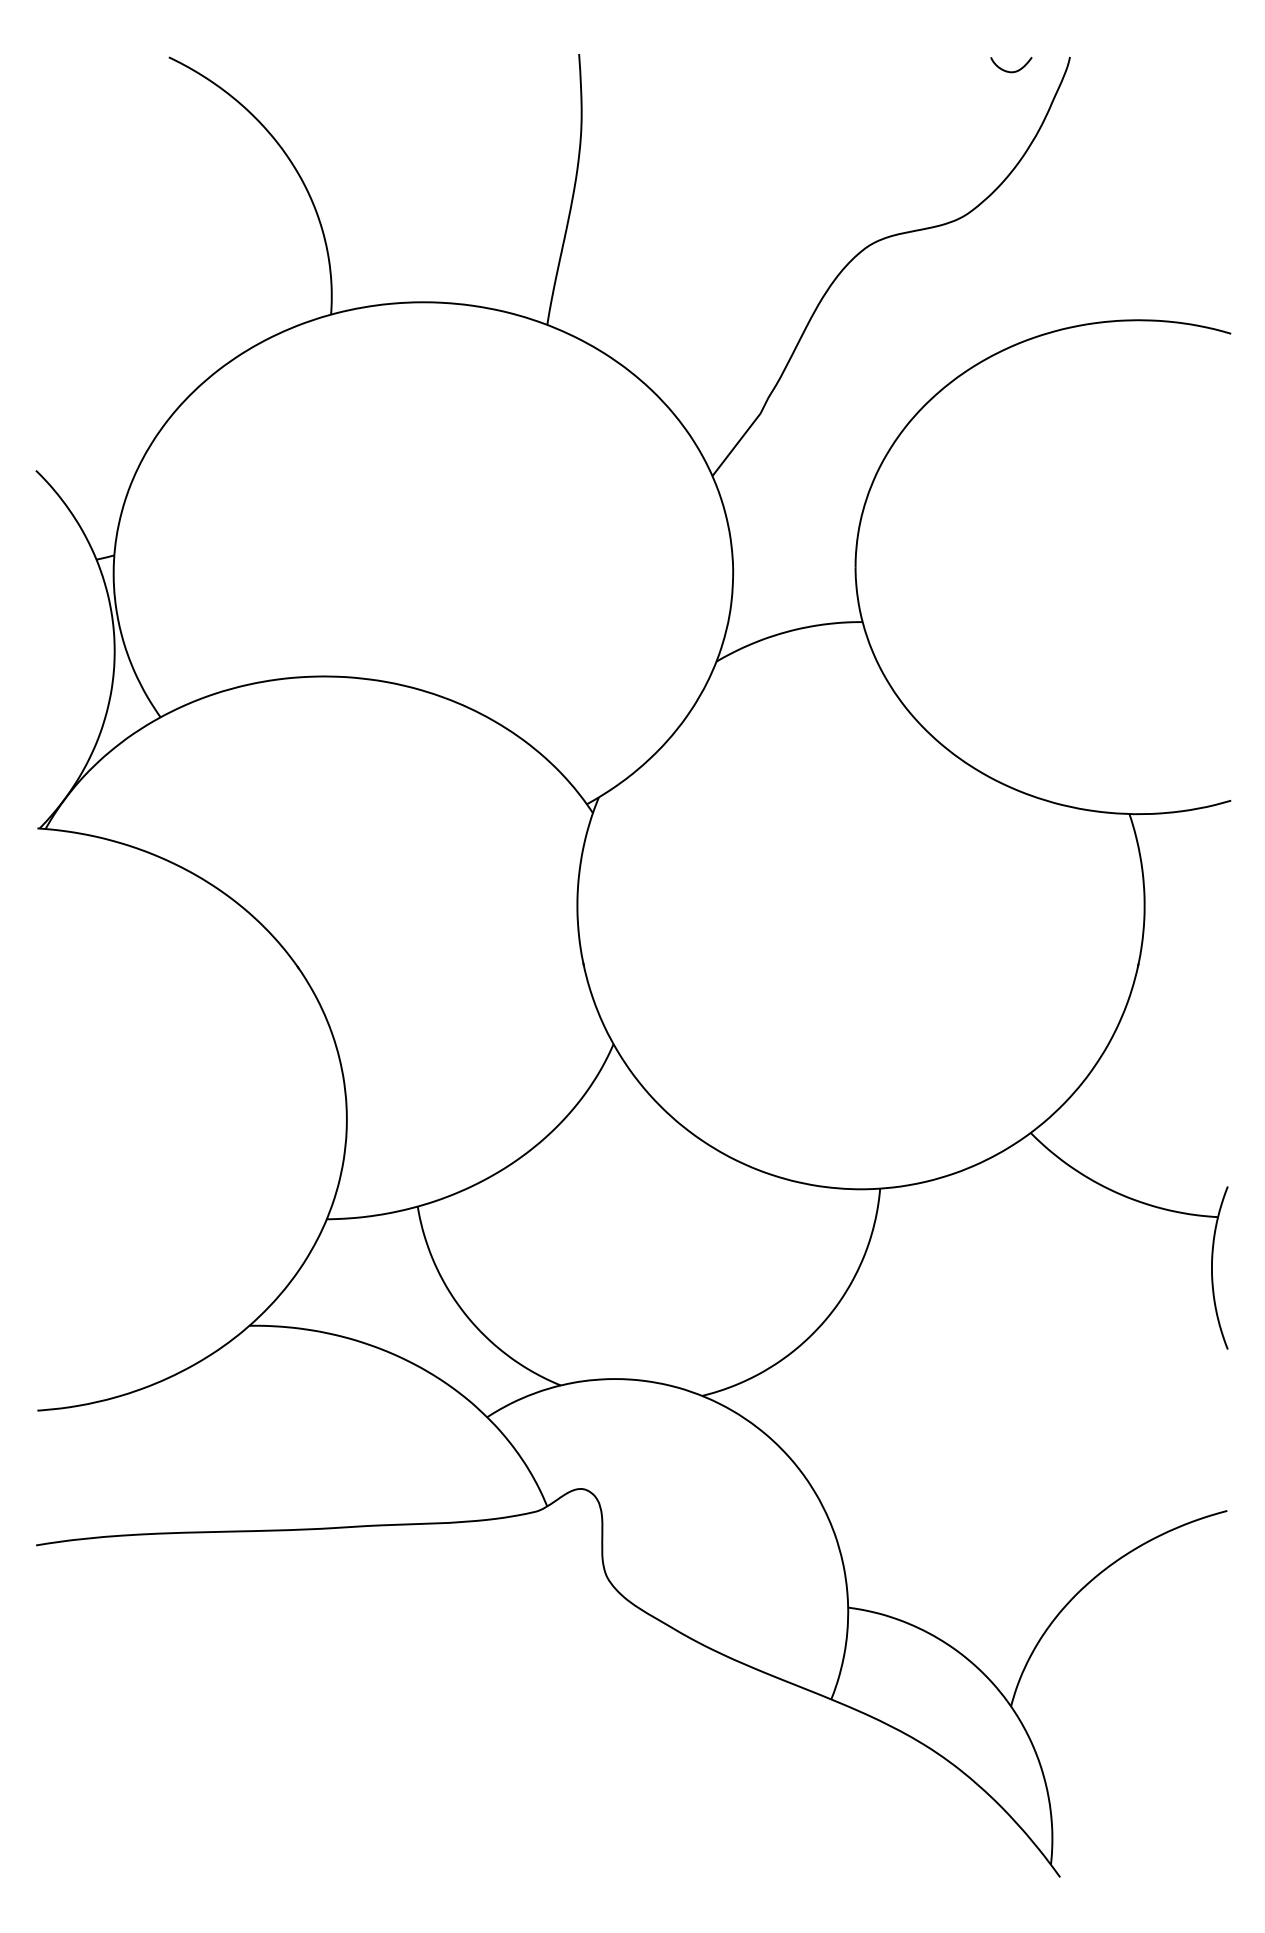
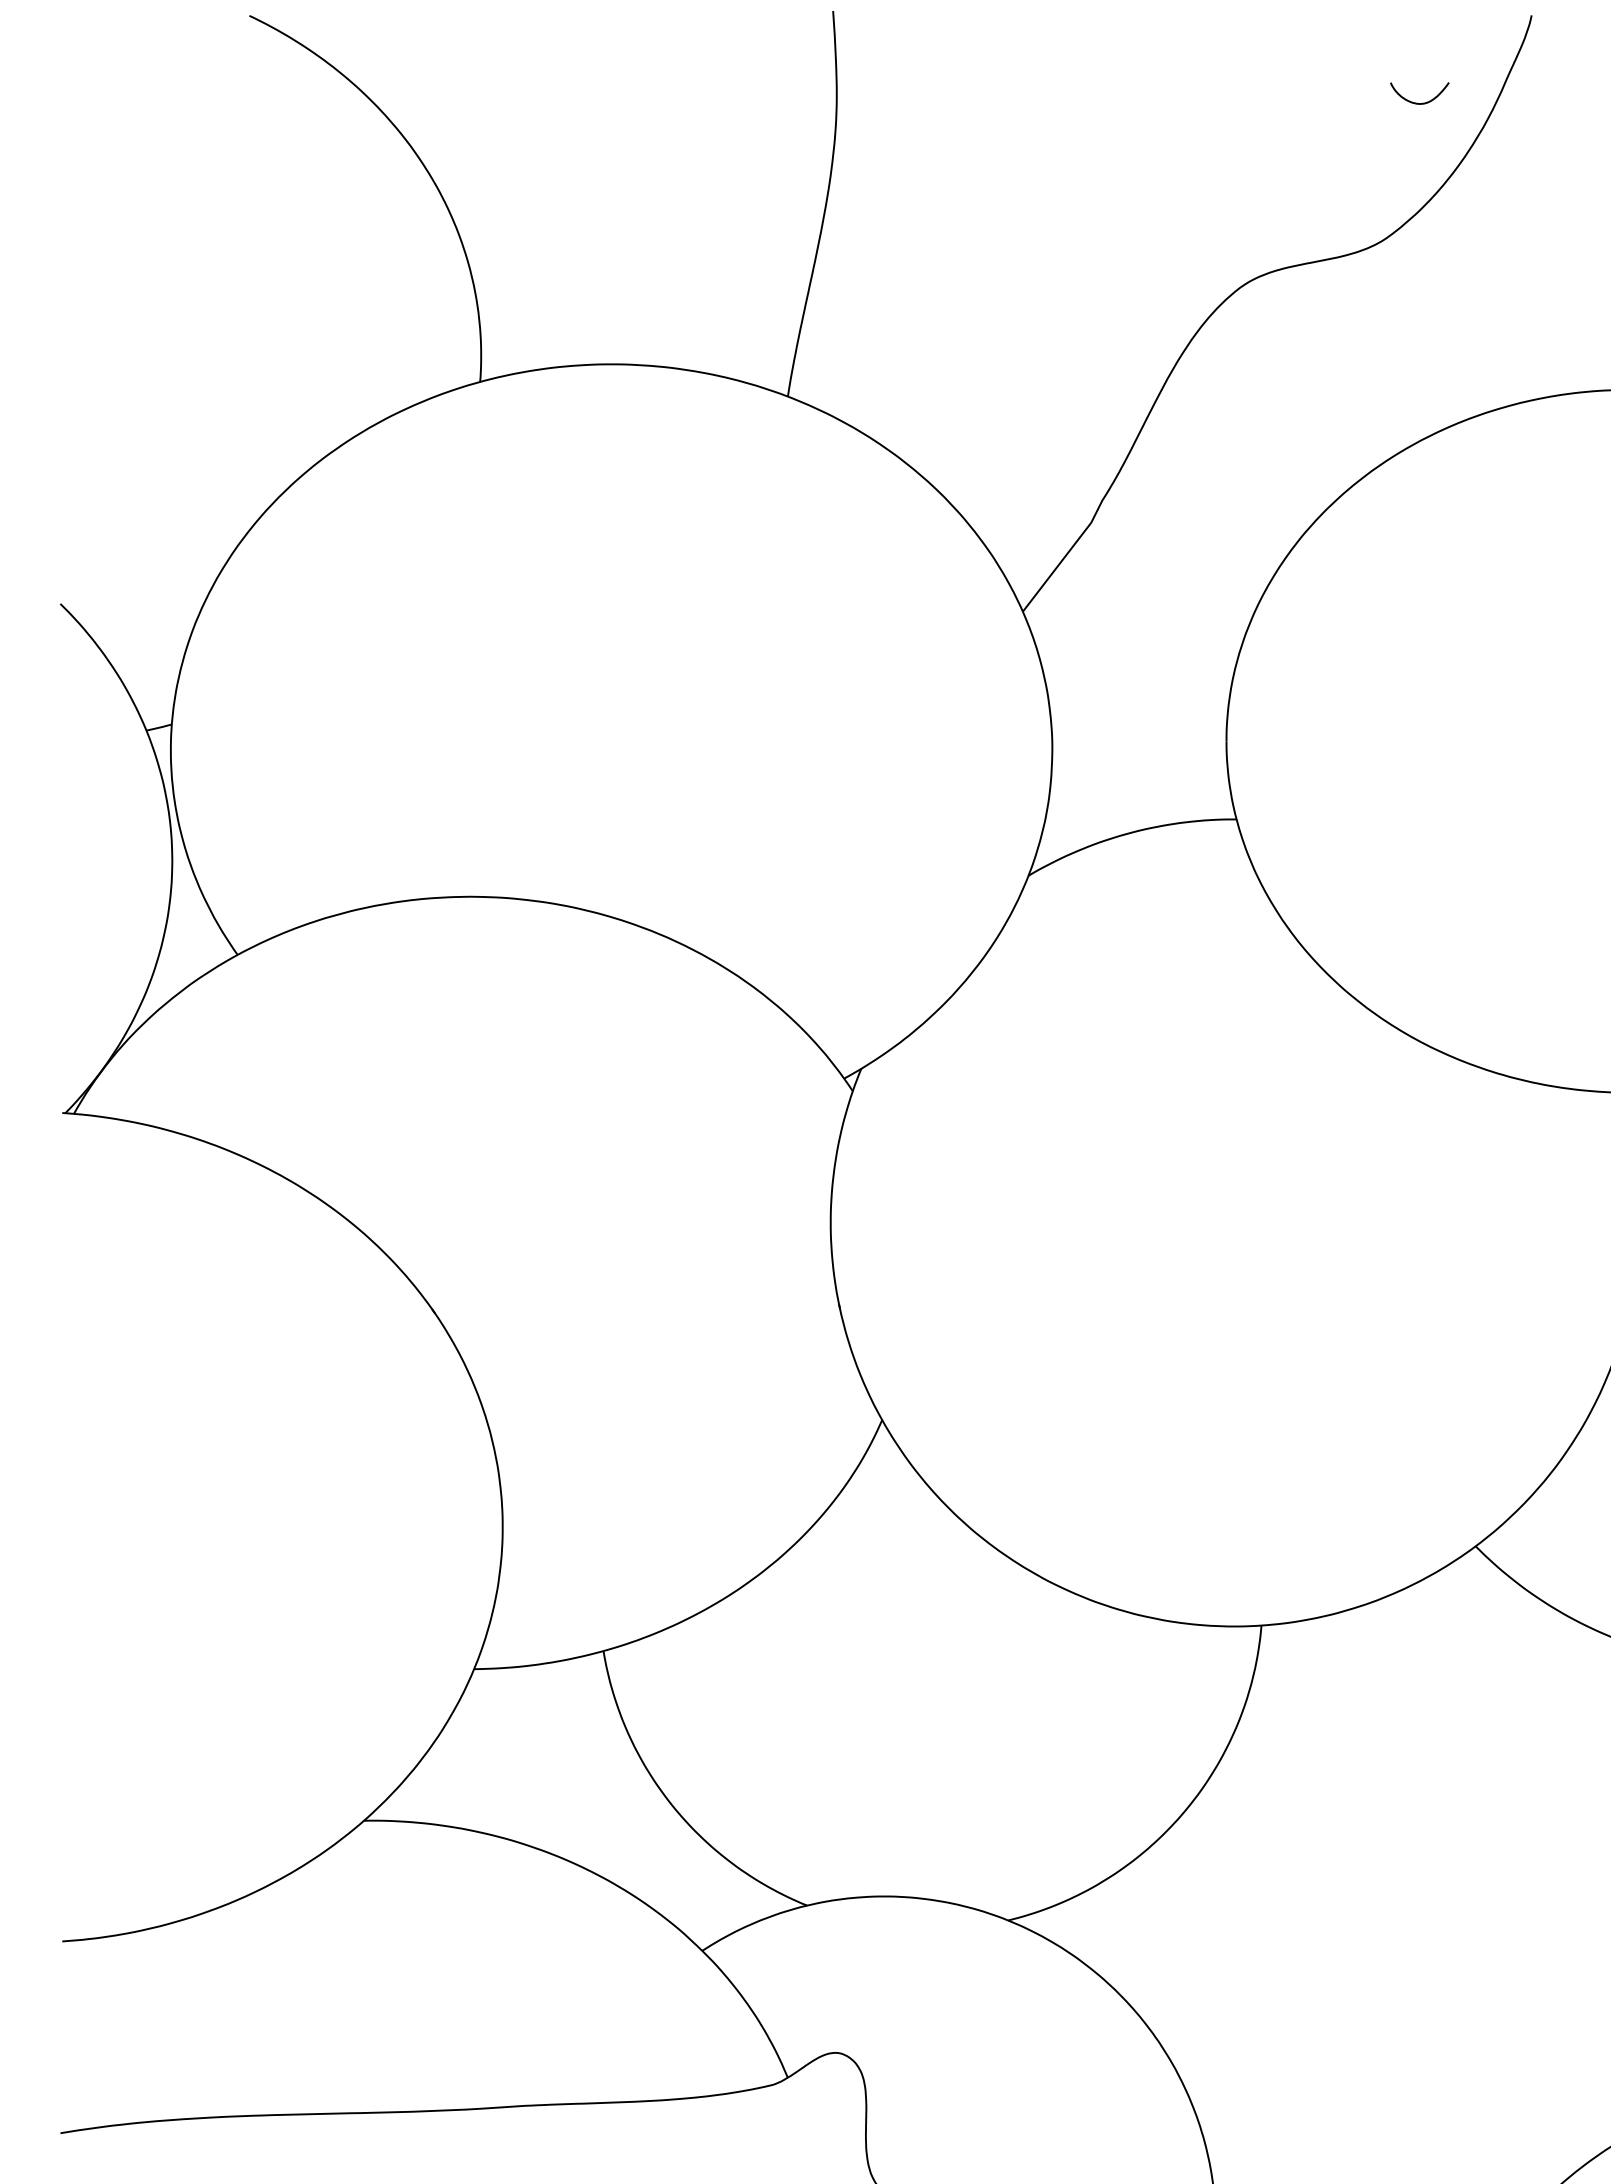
curve: (1011, 71) -> (1419, 102), moved

